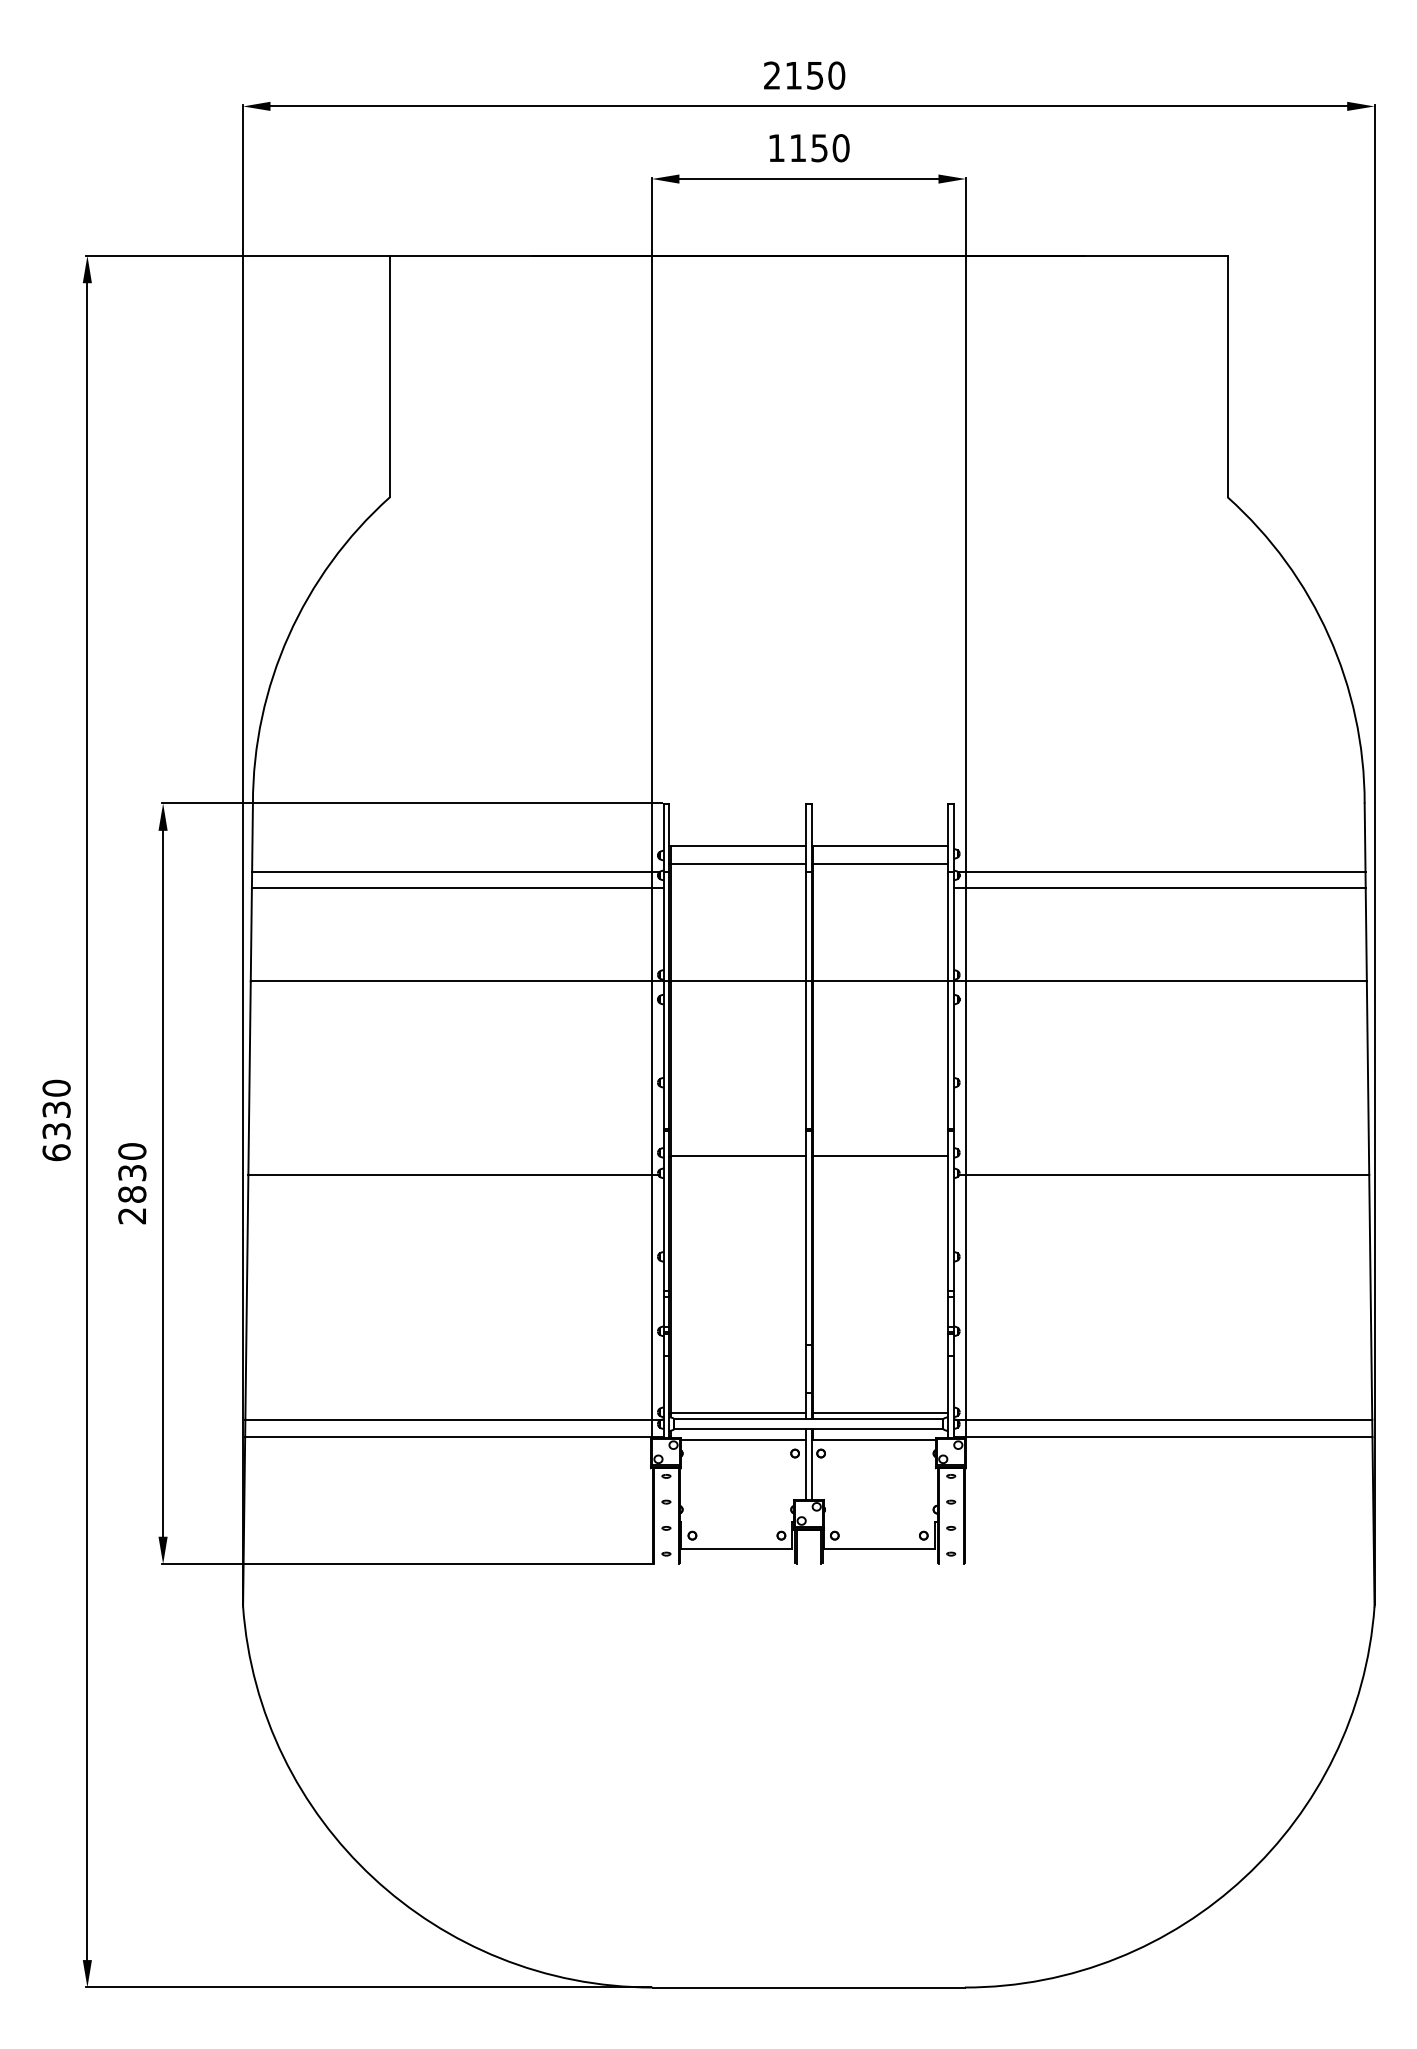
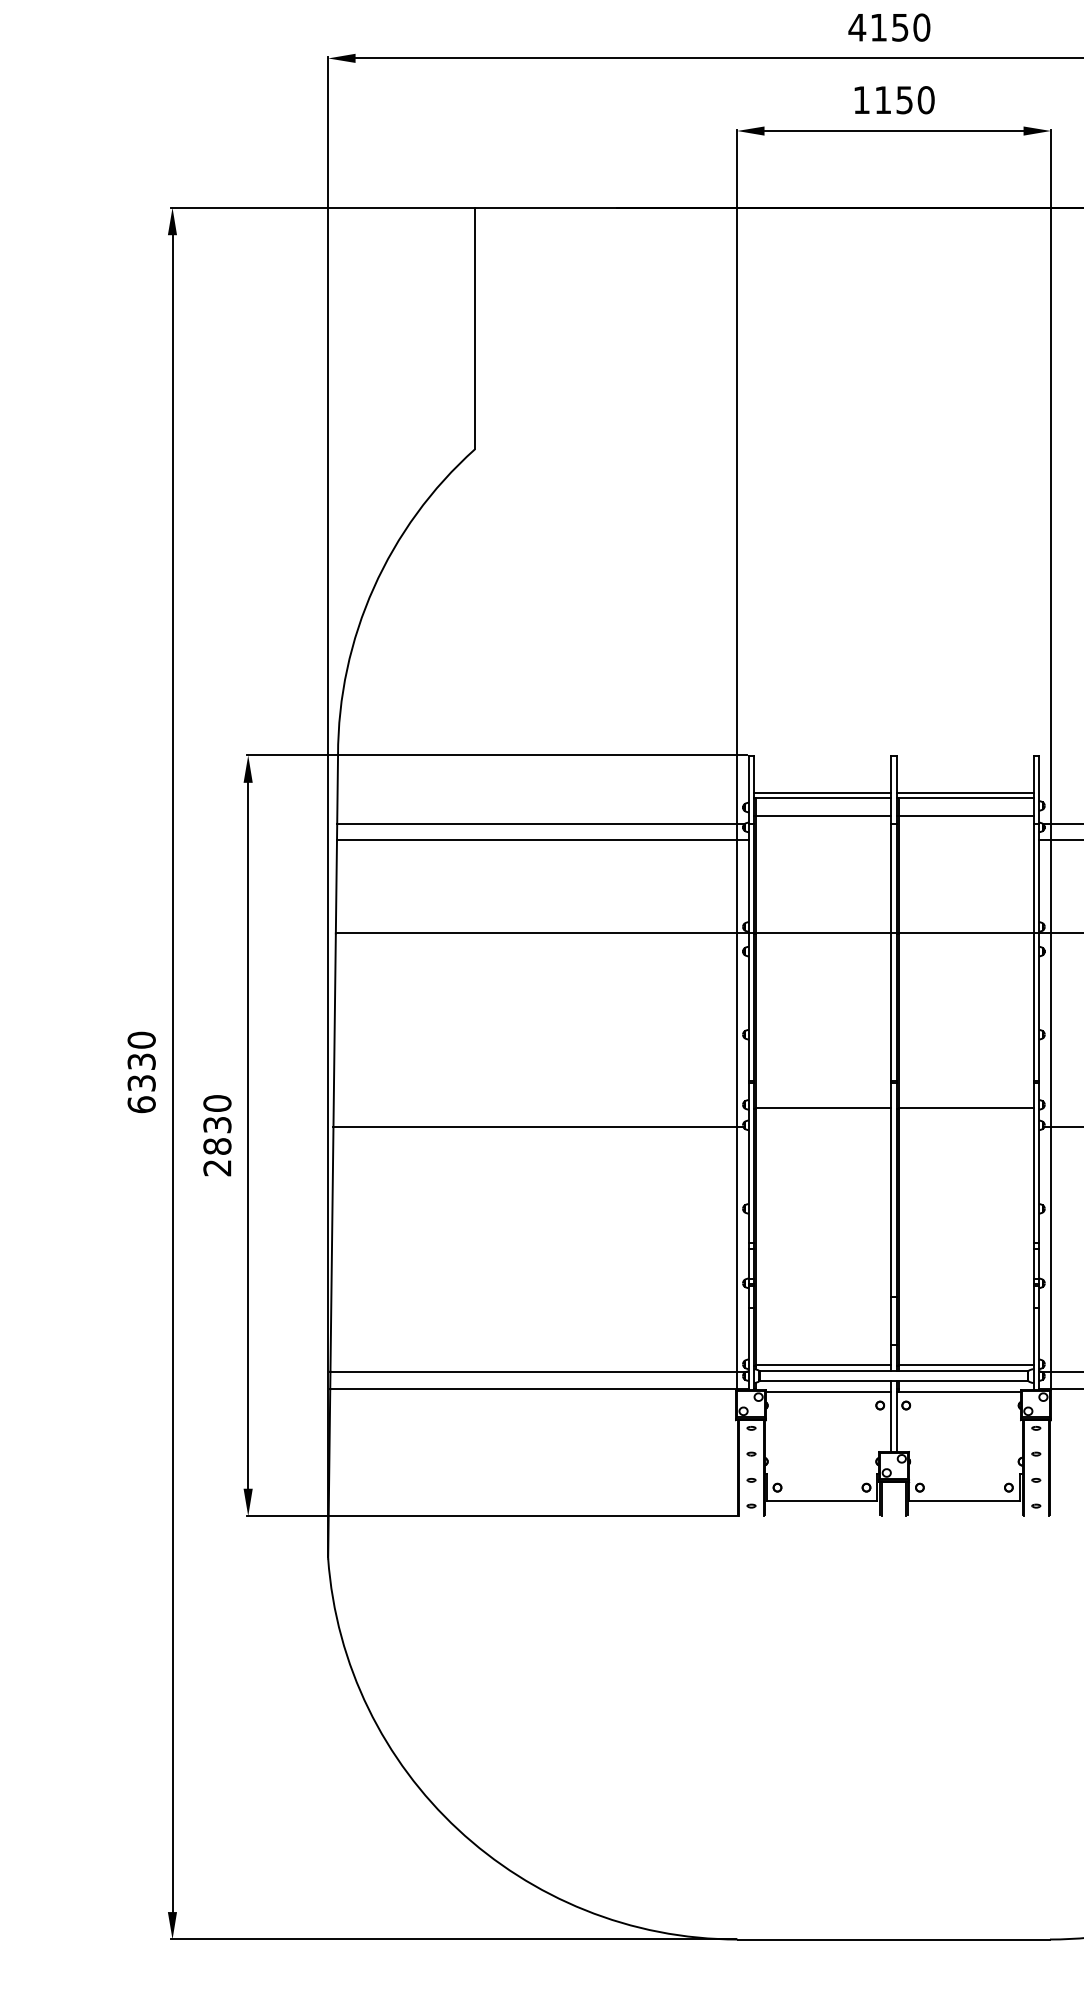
text: (772, 75) -> (857, 27), 2150 -> 4150
line: (737, 840) -> (822, 792), added
line: (879, 840) -> (964, 792), added

